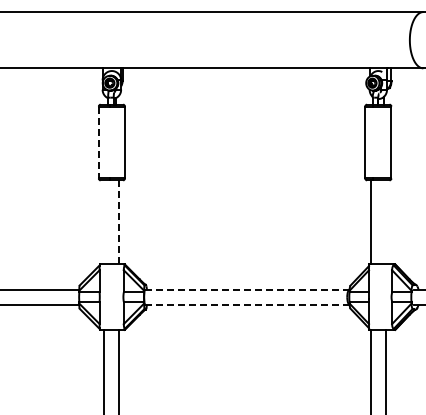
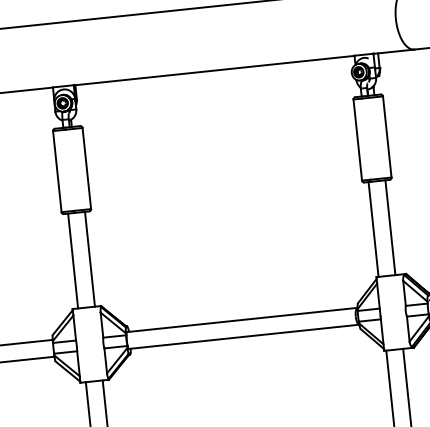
line: (98, 142) -> (56, 171), dashed -> solid
line: (119, 221) -> (90, 258), dashed -> solid
line: (104, 222) -> (73, 261), added
line: (385, 222) -> (390, 227), added
line: (246, 289) -> (241, 319), dashed -> solid
line: (247, 304) -> (244, 336), dashed -> solid

